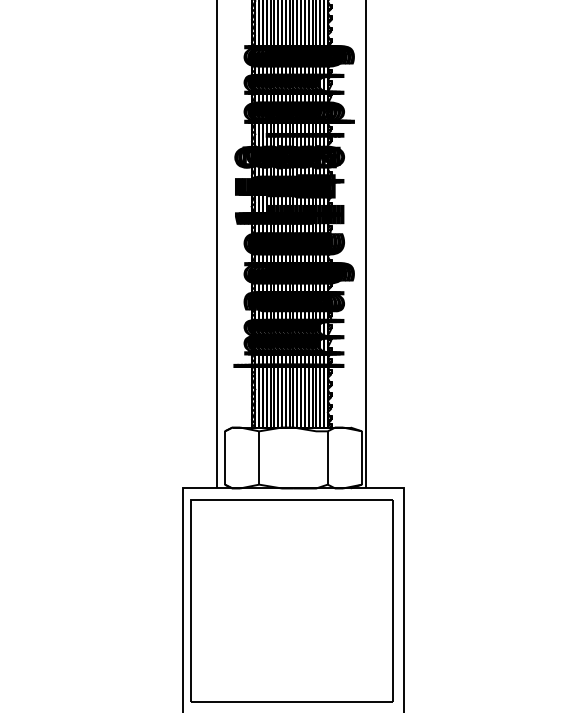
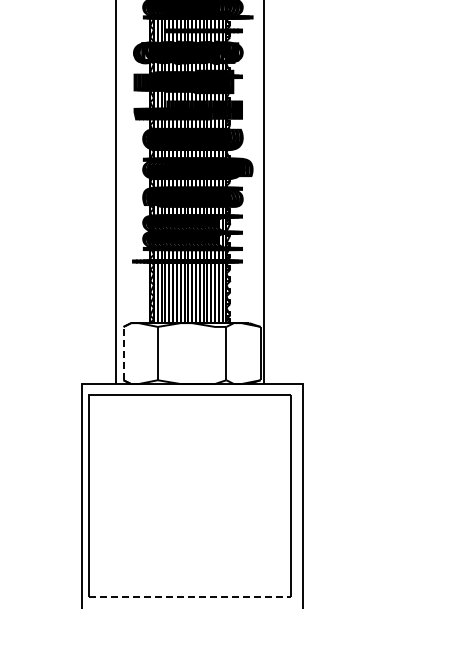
line: (224, 458) -> (123, 354), solid -> dashed
line: (291, 701) -> (190, 597), solid -> dashed

